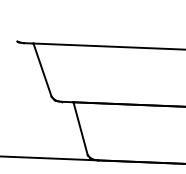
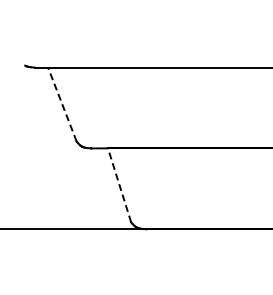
line: (42, 70) -> (62, 104), solid -> dashed
line: (80, 128) -> (119, 185), solid -> dashed

